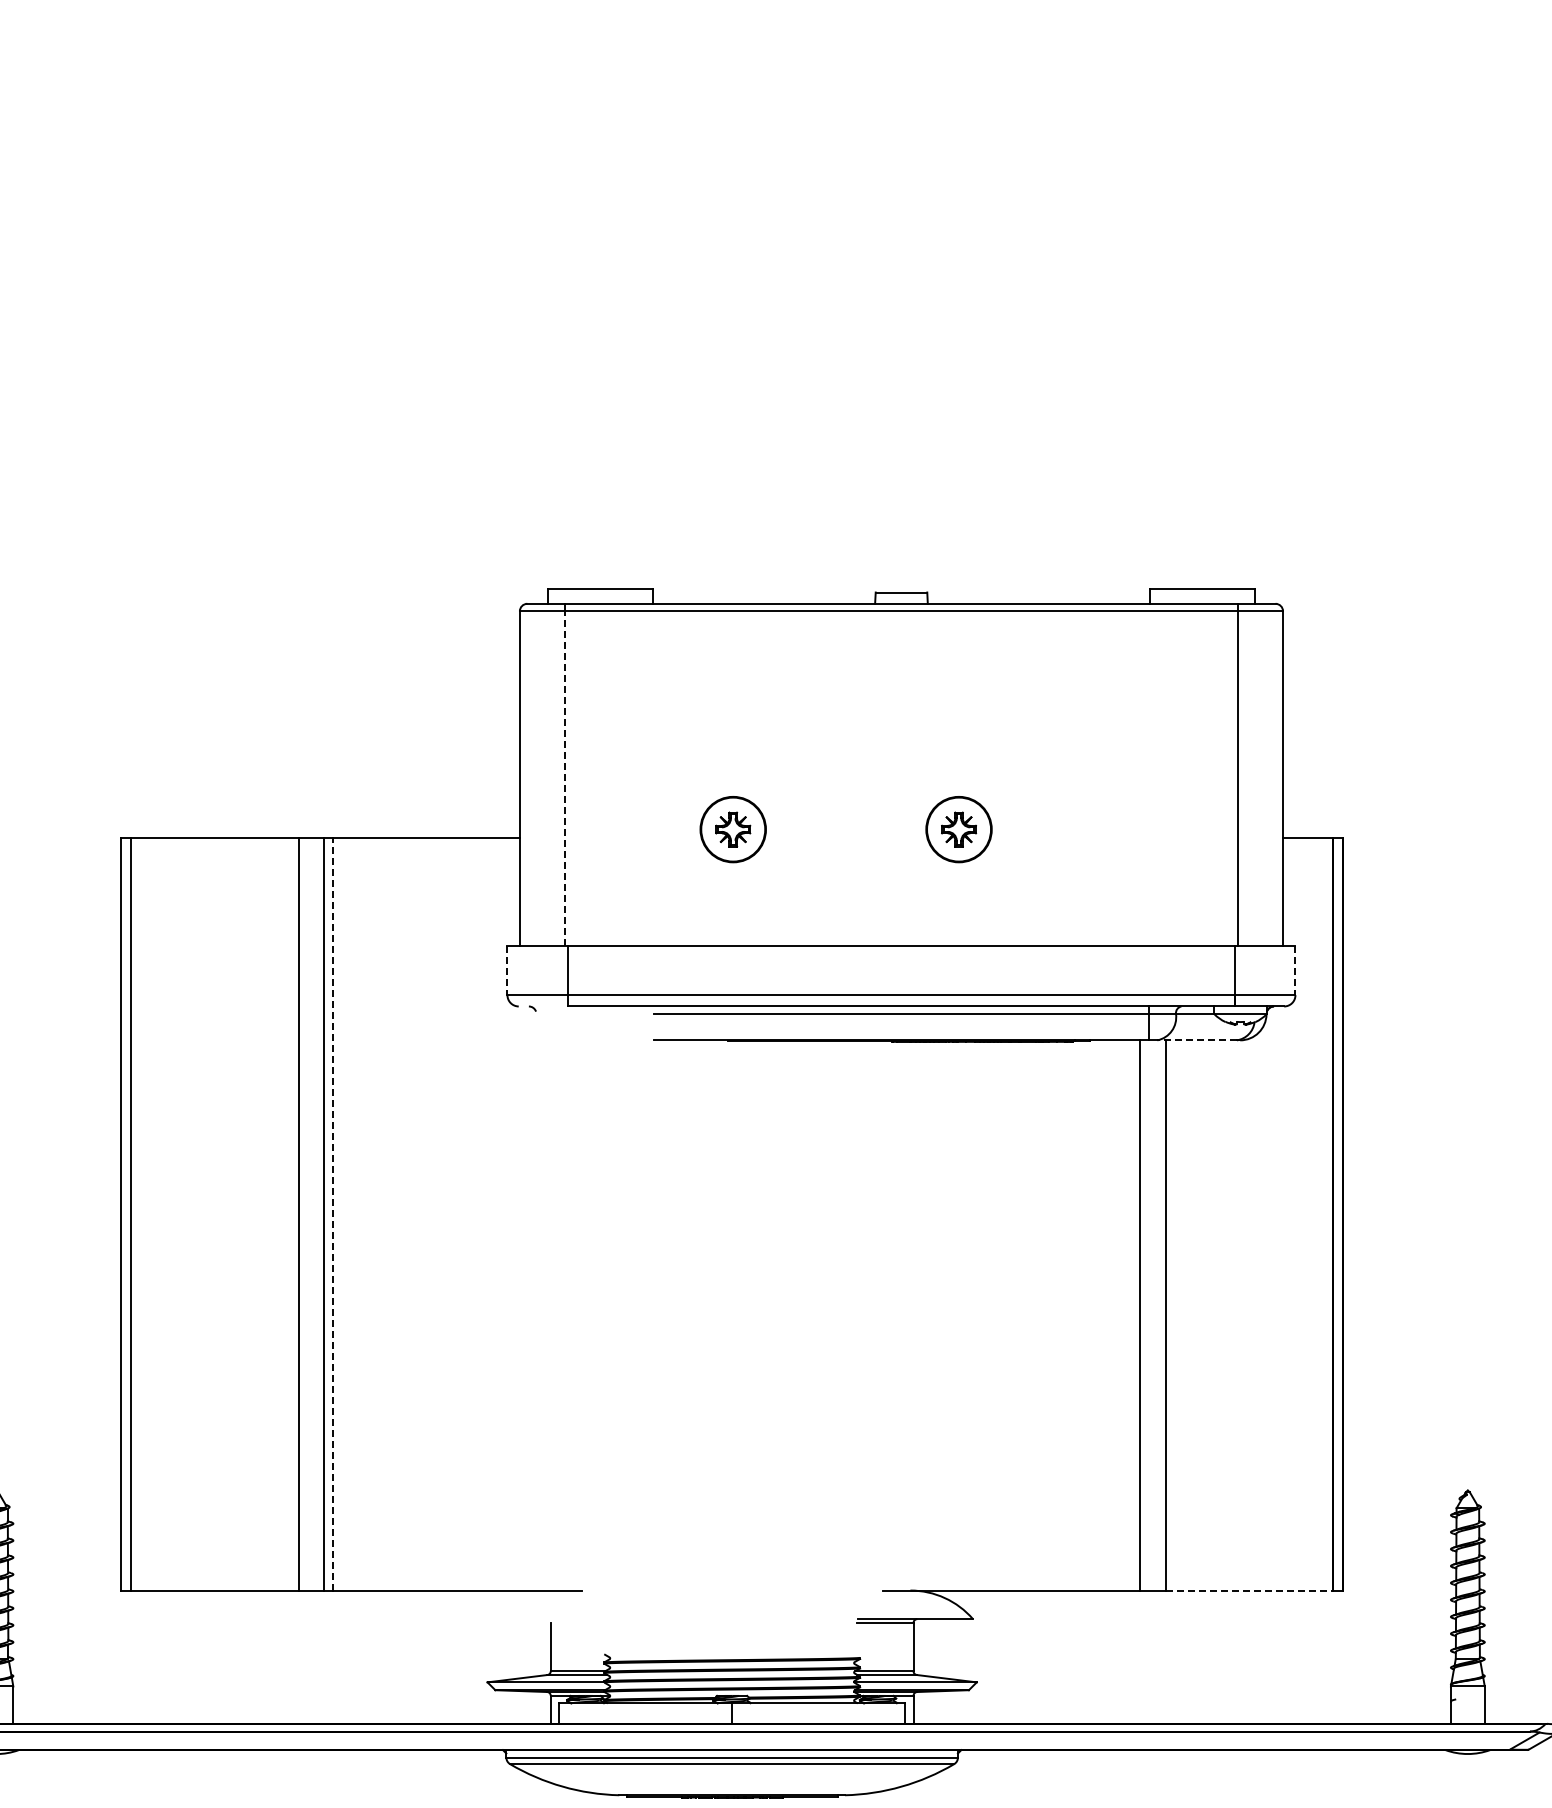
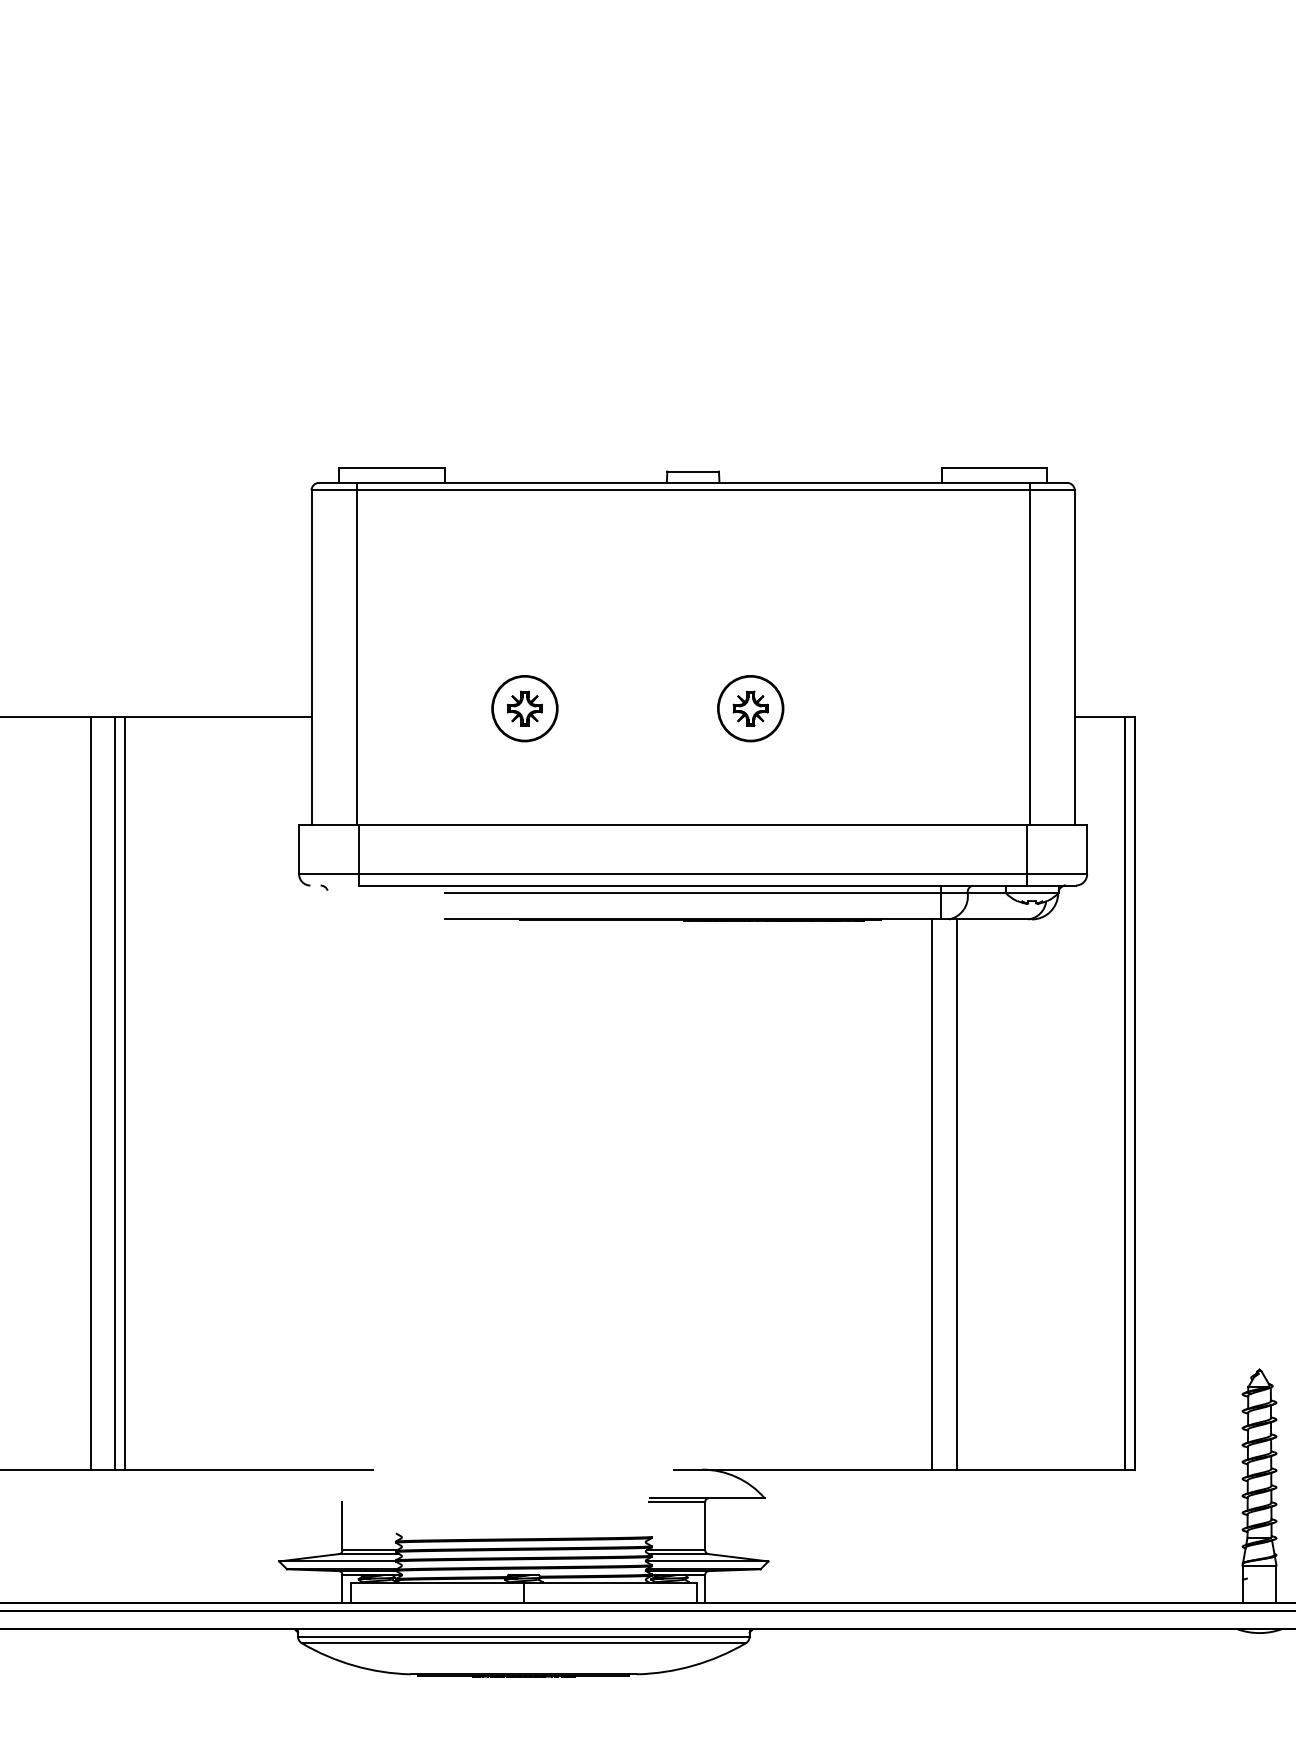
line: (565, 778) -> (357, 657), dashed -> solid
line: (507, 971) -> (299, 850), dashed -> solid
line: (1295, 971) -> (1087, 850), dashed -> solid
line: (1197, 1040) -> (989, 919), dashed -> solid
line: (333, 1213) -> (125, 1092), dashed -> solid
line: (1249, 1590) -> (1041, 1469), dashed -> solid

